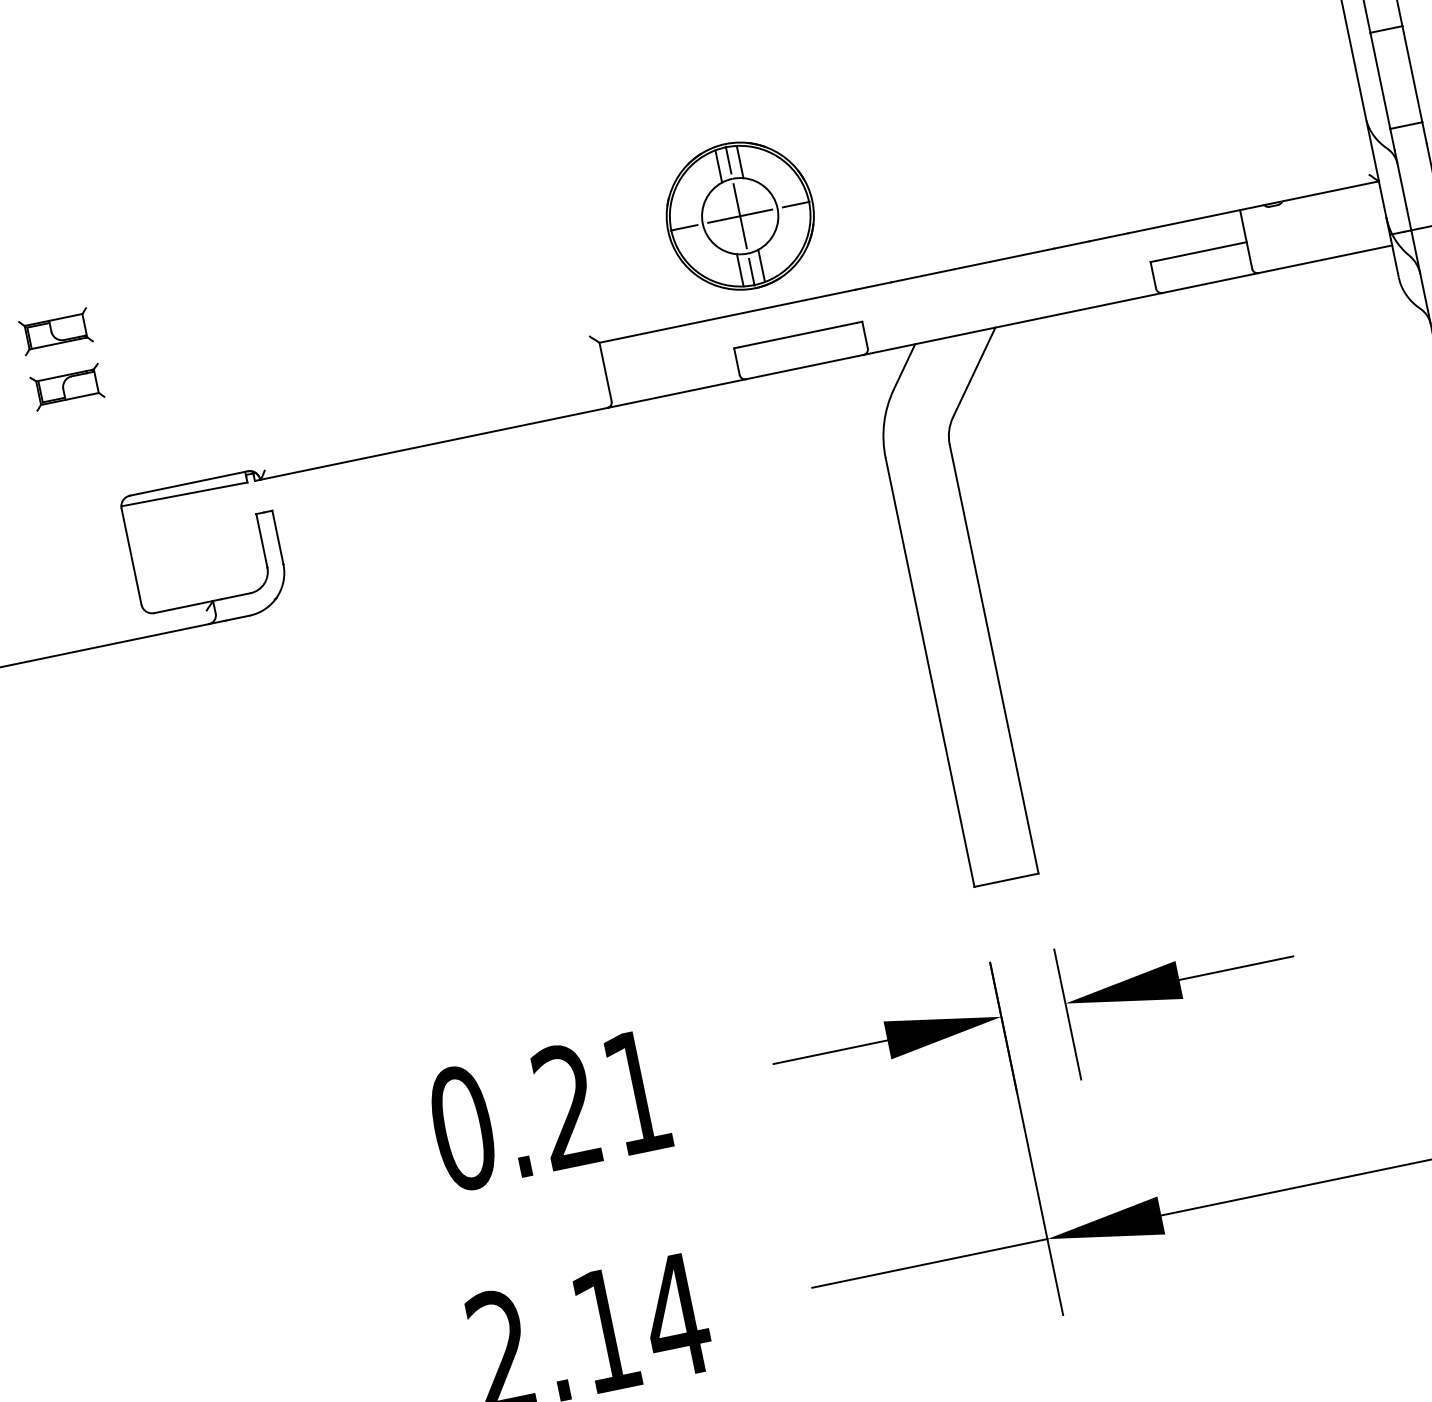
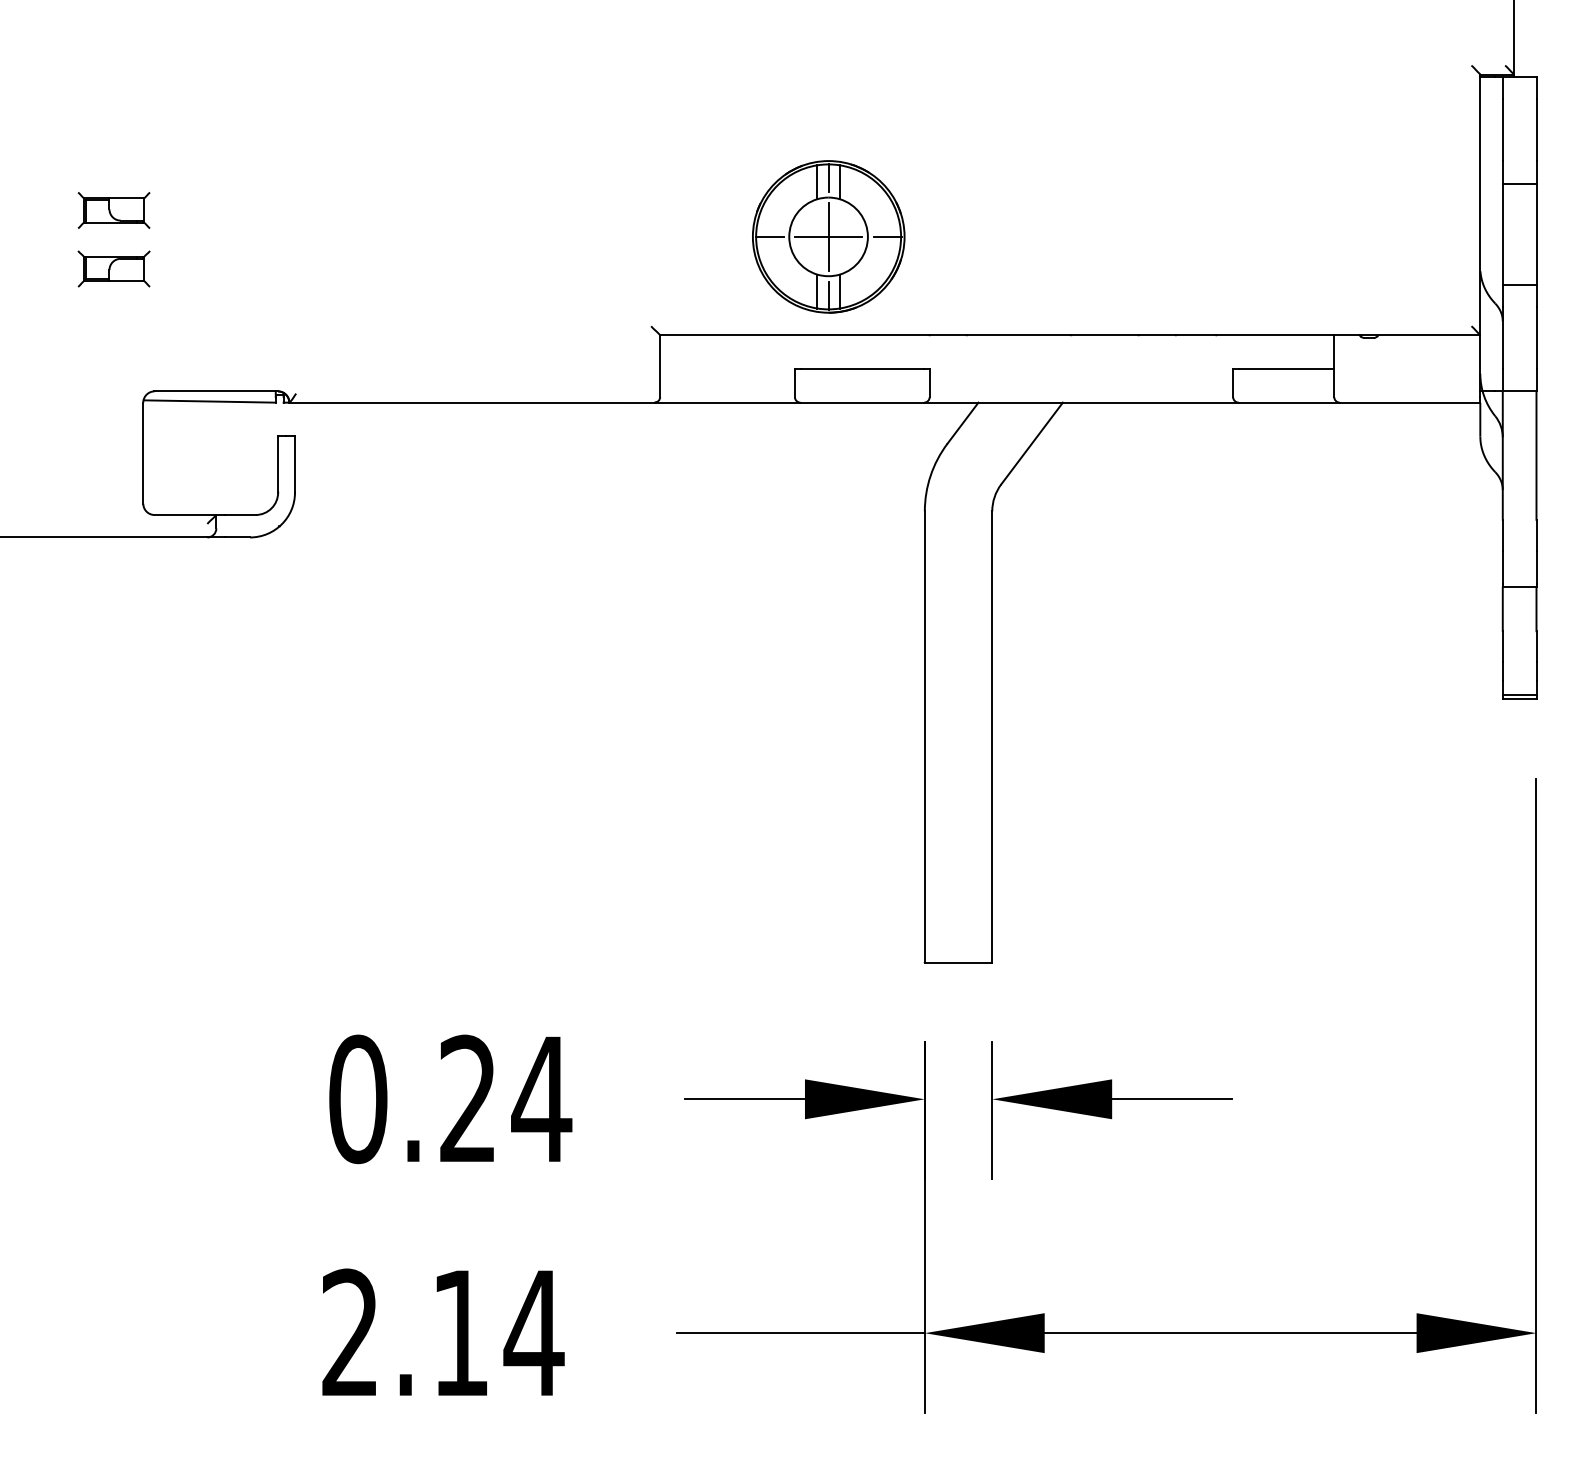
text: (636, 1091) -> (541, 1098), 0.21 -> 0.24

